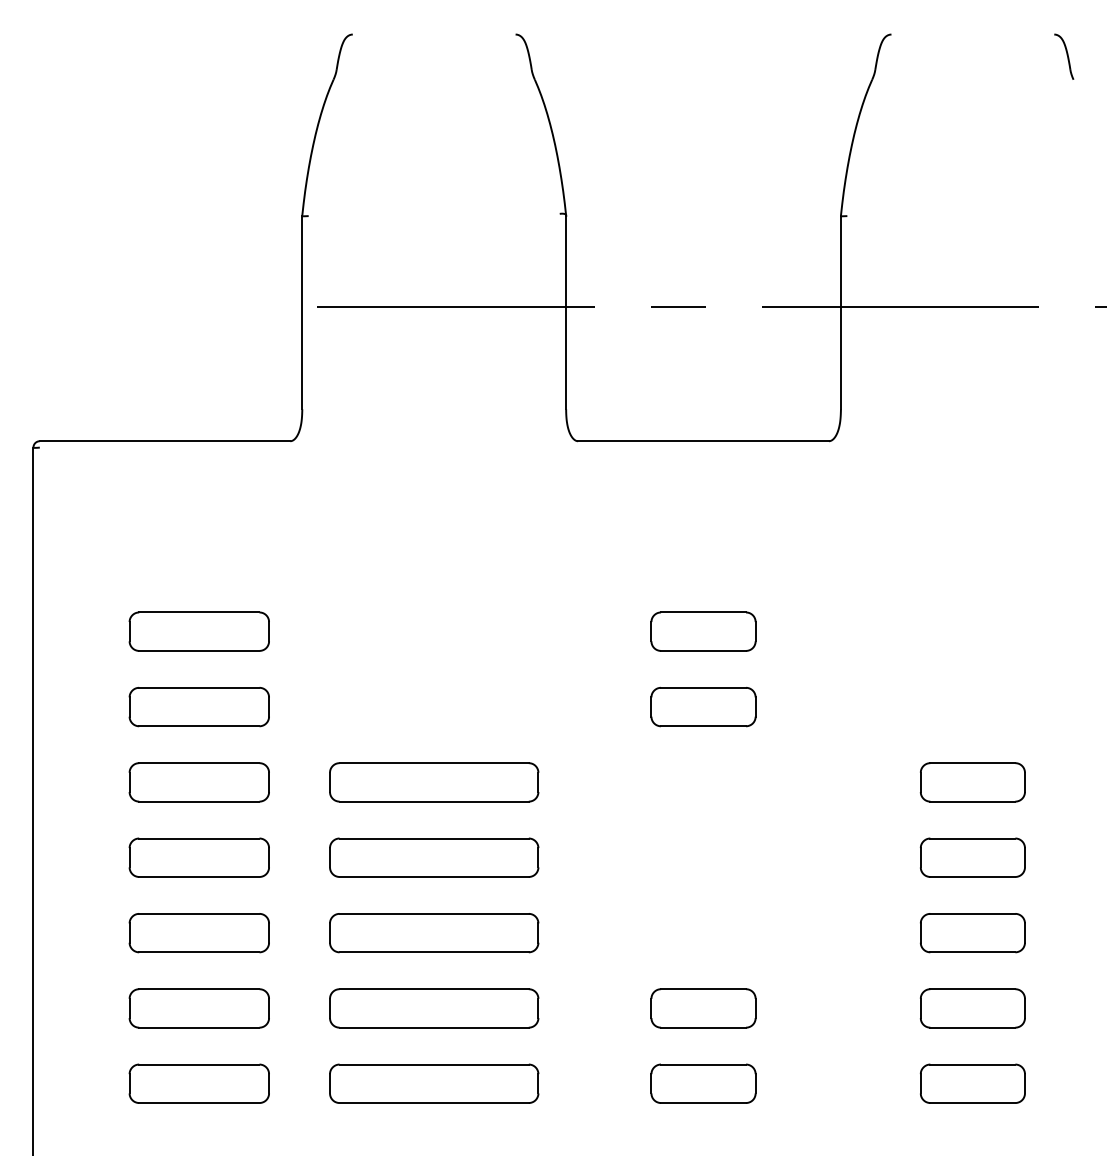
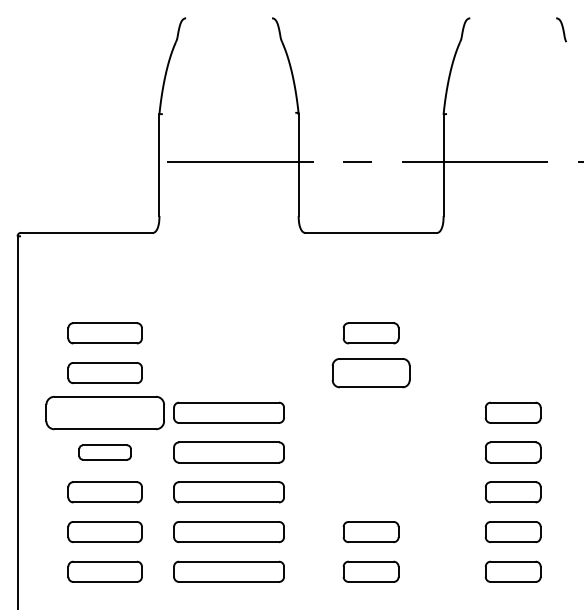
part: (702, 705) -> (370, 372), size x1.4
part: (198, 781) -> (104, 412), size x1.6
part: (198, 857) -> (104, 452), size x0.7

